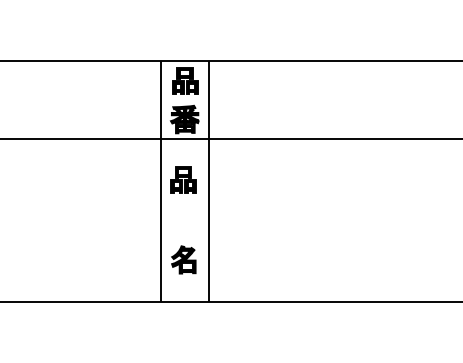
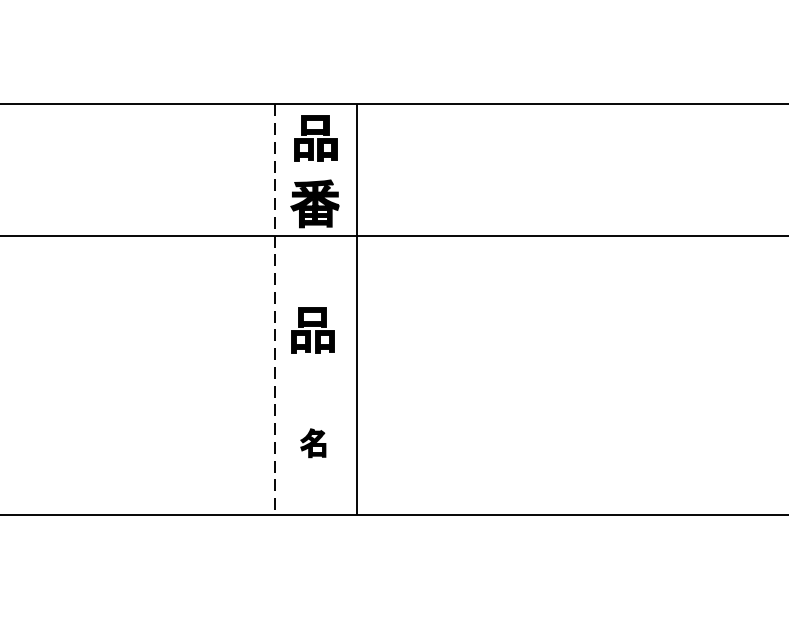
part: (183, 179) -> (312, 329), moved
line: (161, 181) -> (275, 309), solid -> dashed
part: (183, 259) -> (312, 442), size x0.6

